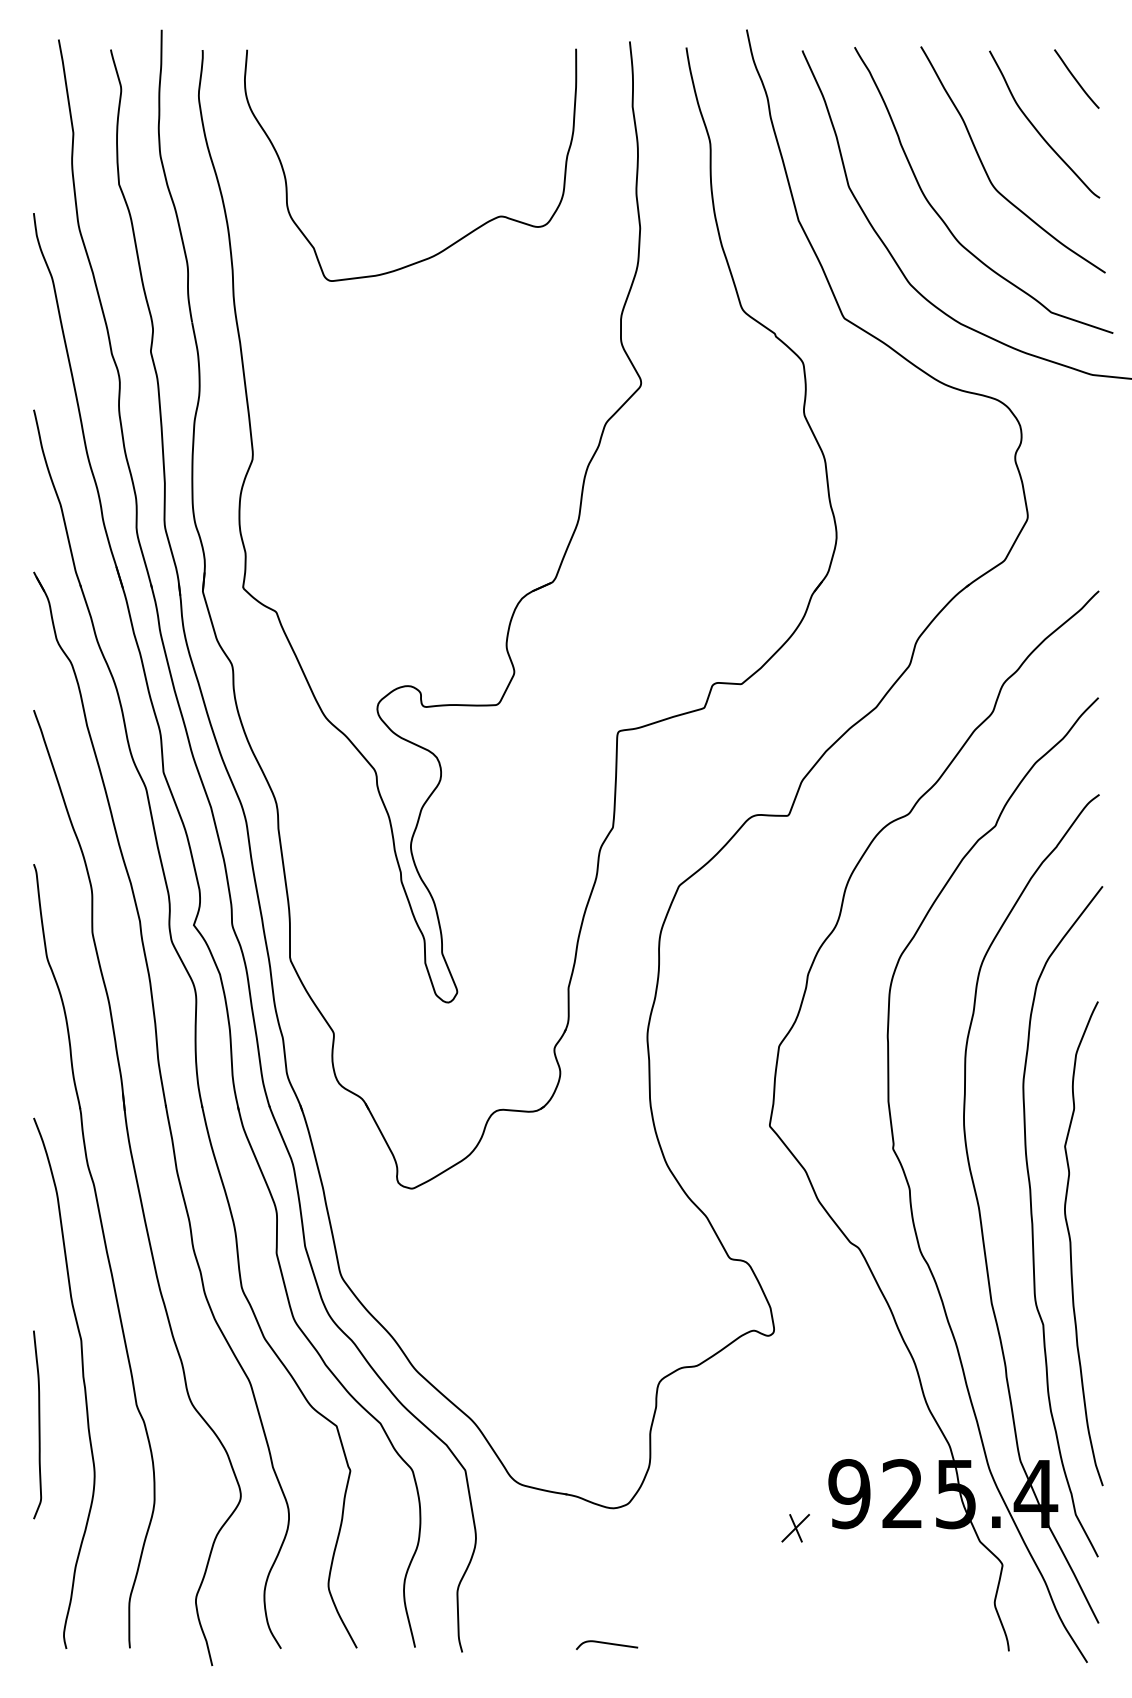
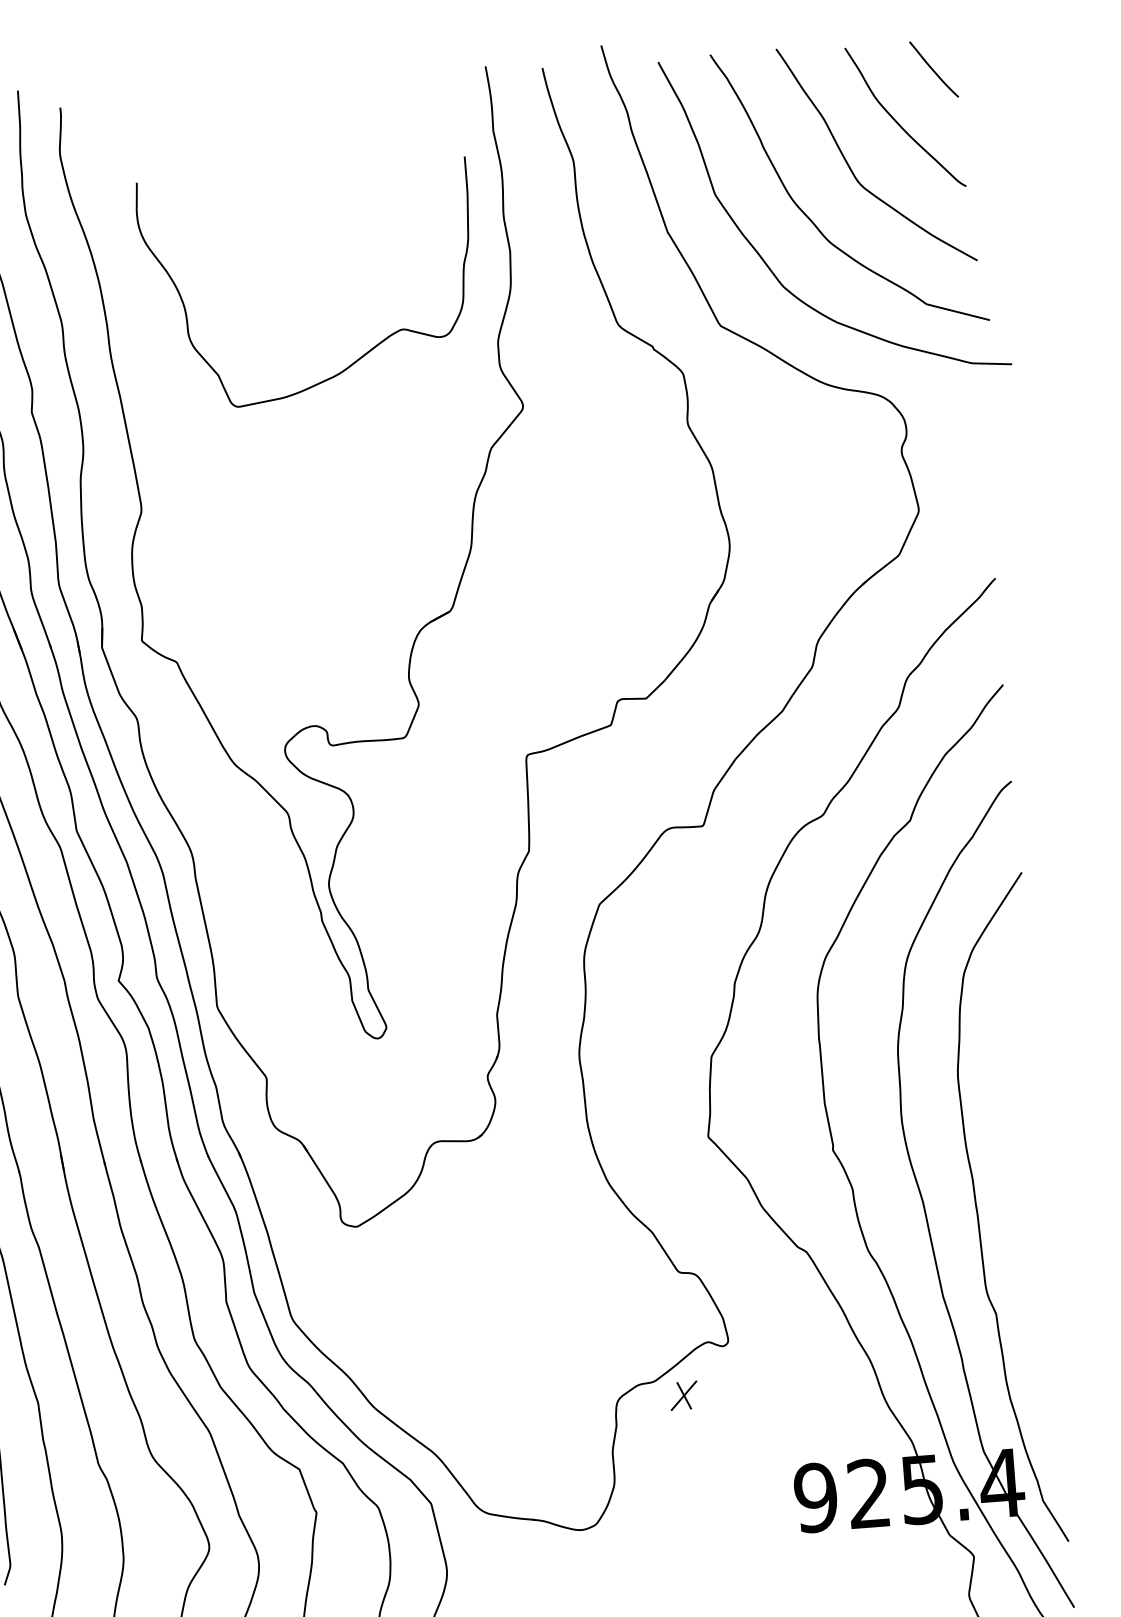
curve: (458, 239) -> (362, 355), moved
curve: (1071, 1243) -> (1018, 1230), removed
part: (795, 1528) -> (683, 1396), moved

